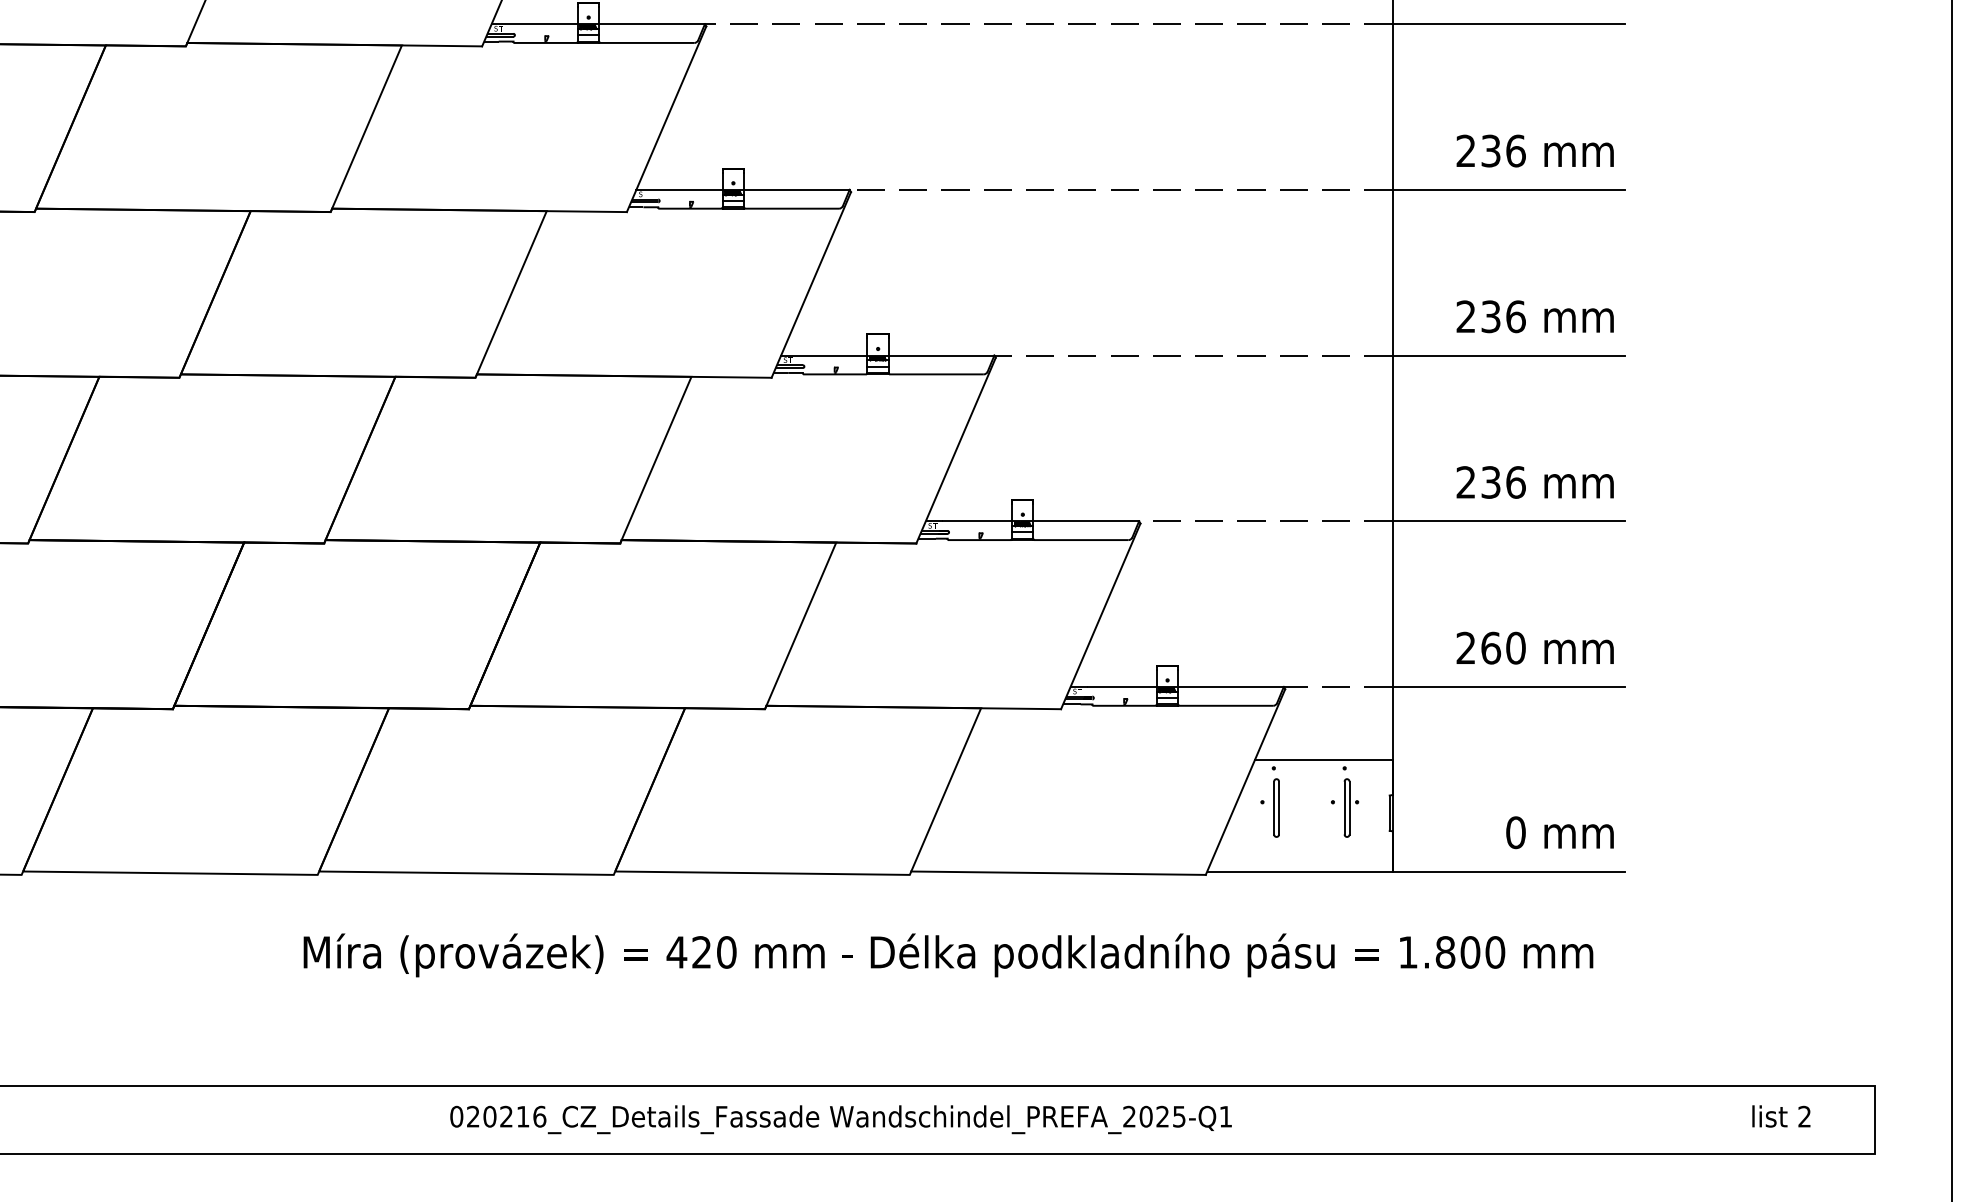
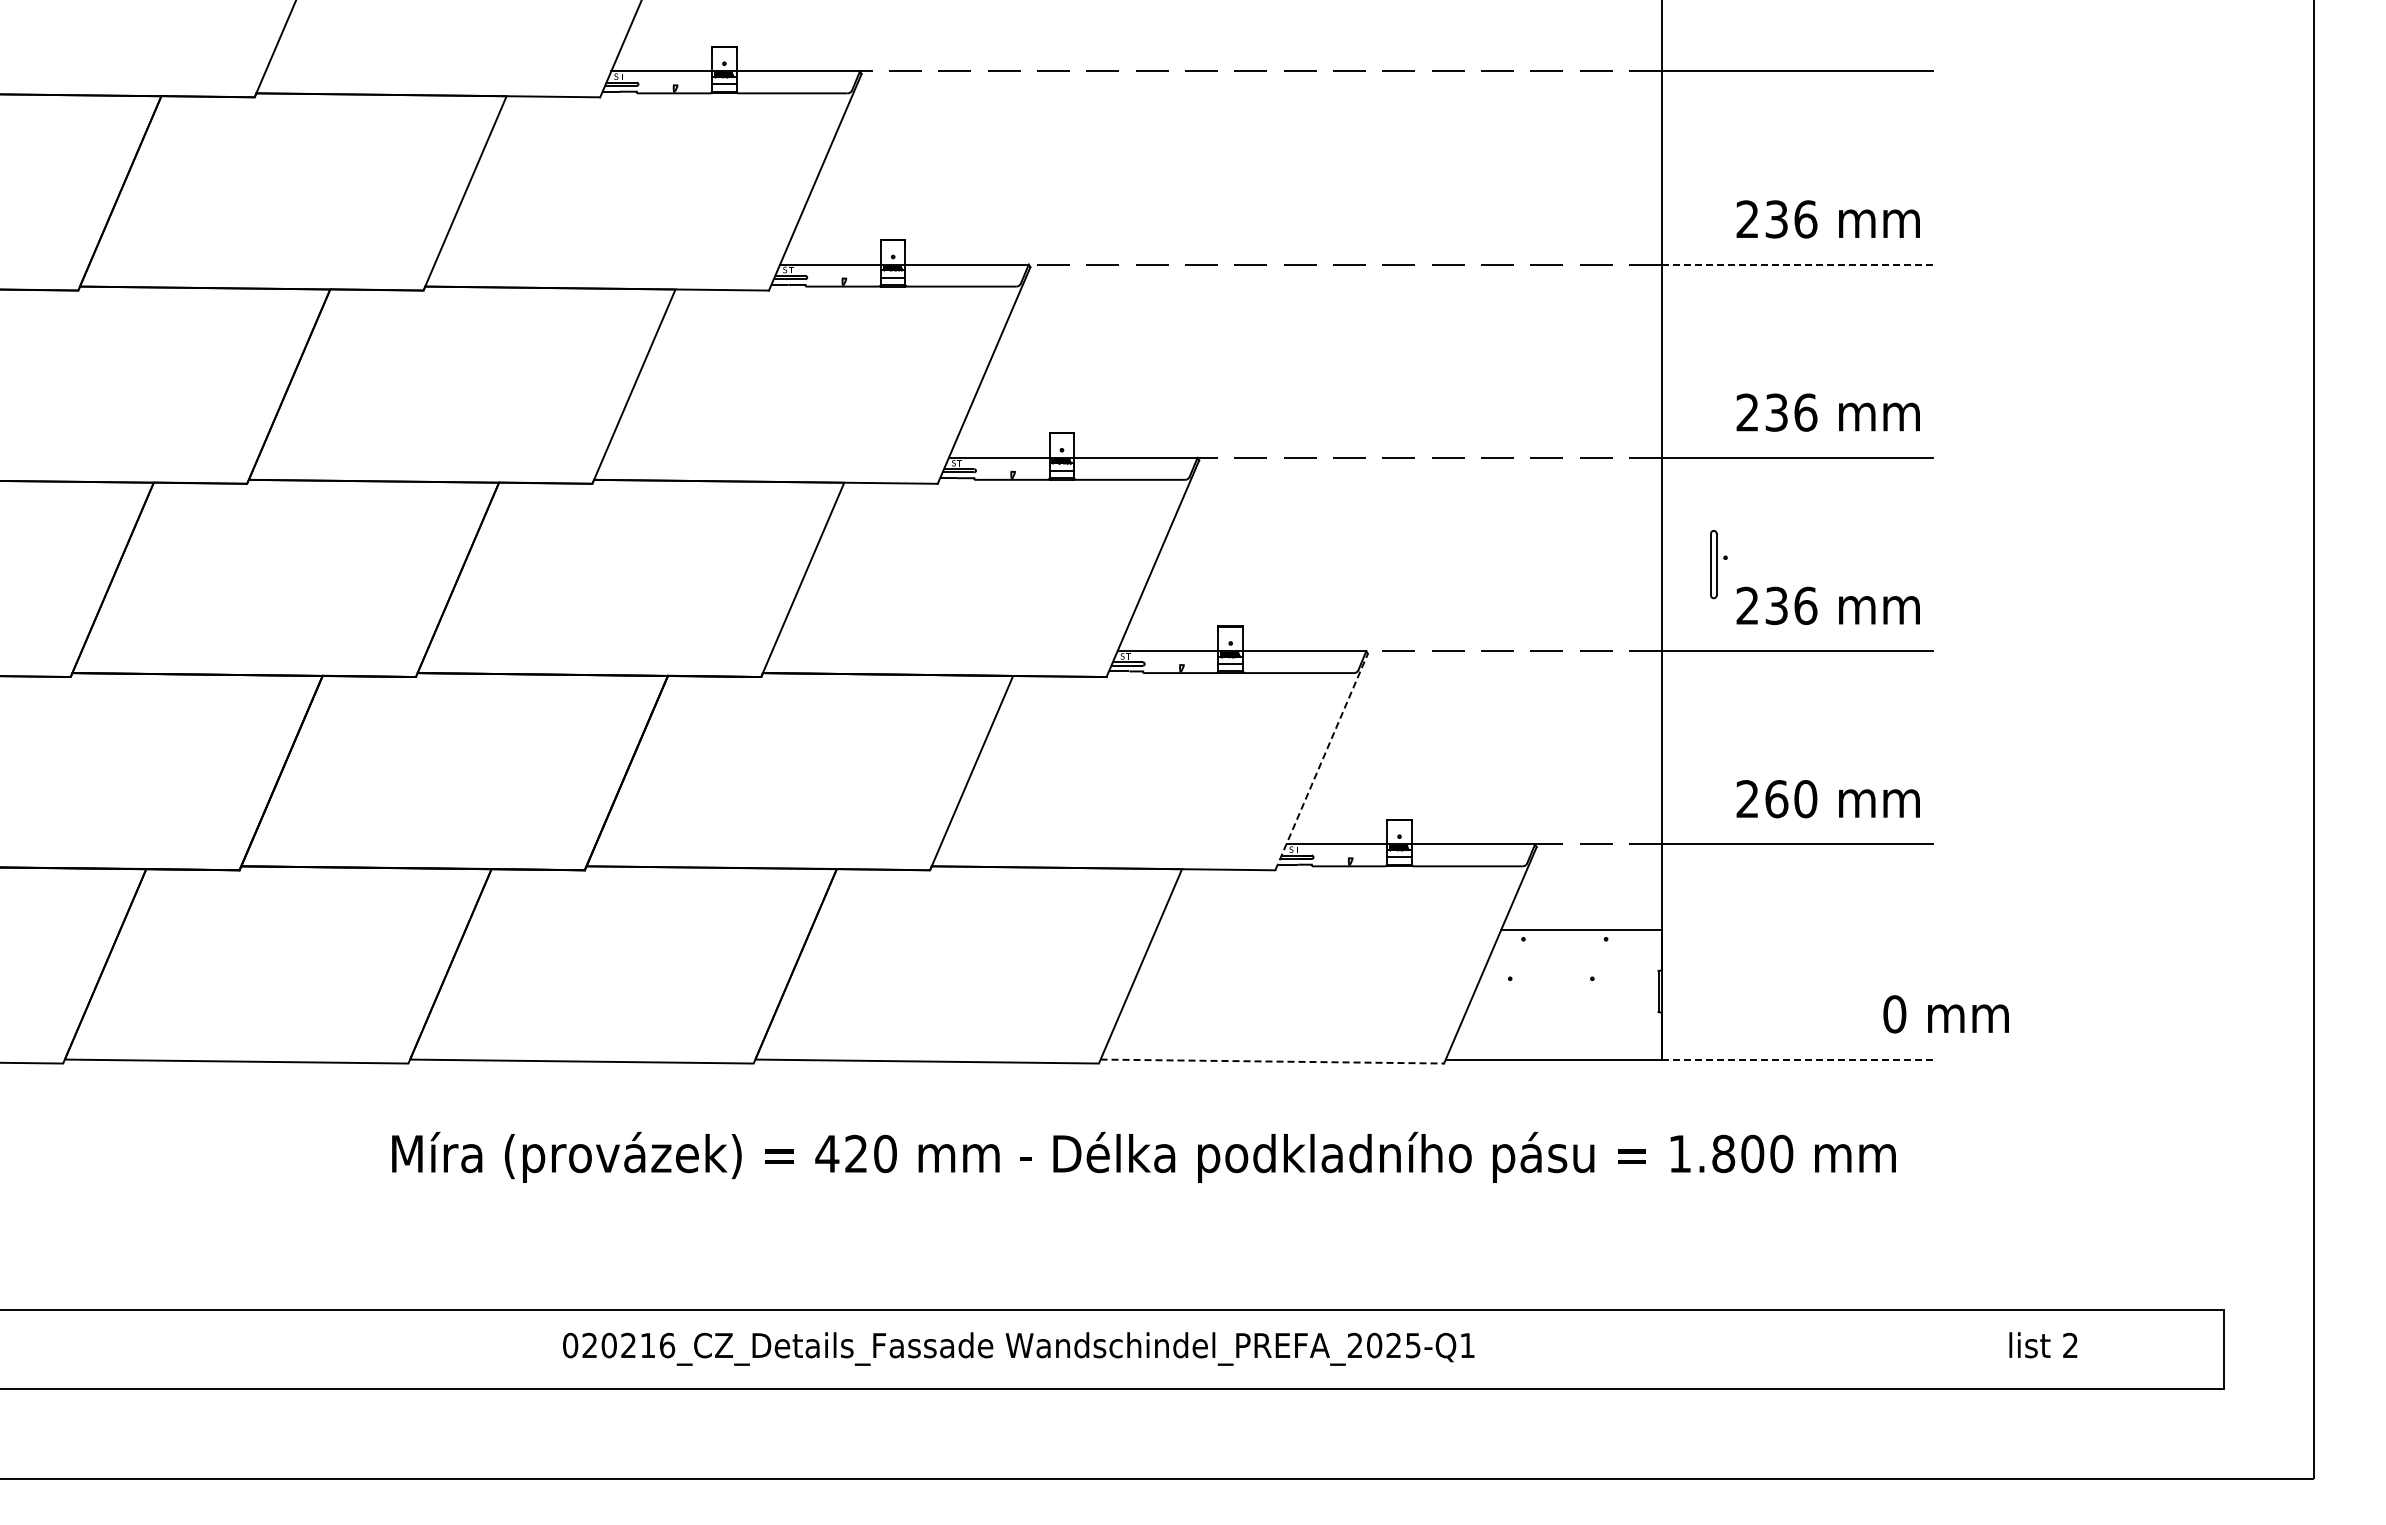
line: (1508, 189) -> (1797, 264), solid -> dashed
line: (1100, 616) -> (1321, 762), solid -> dashed
part: (1276, 807) -> (1526, 985), removed
part: (1351, 807) -> (1718, 564), moved
text: (1559, 832) -> (1945, 1014), moved
line: (1508, 871) -> (1797, 1059), solid -> dashed
line: (1058, 873) -> (1272, 1061), solid -> dashed
text: (1781, 1116) -> (2043, 1345), moved

